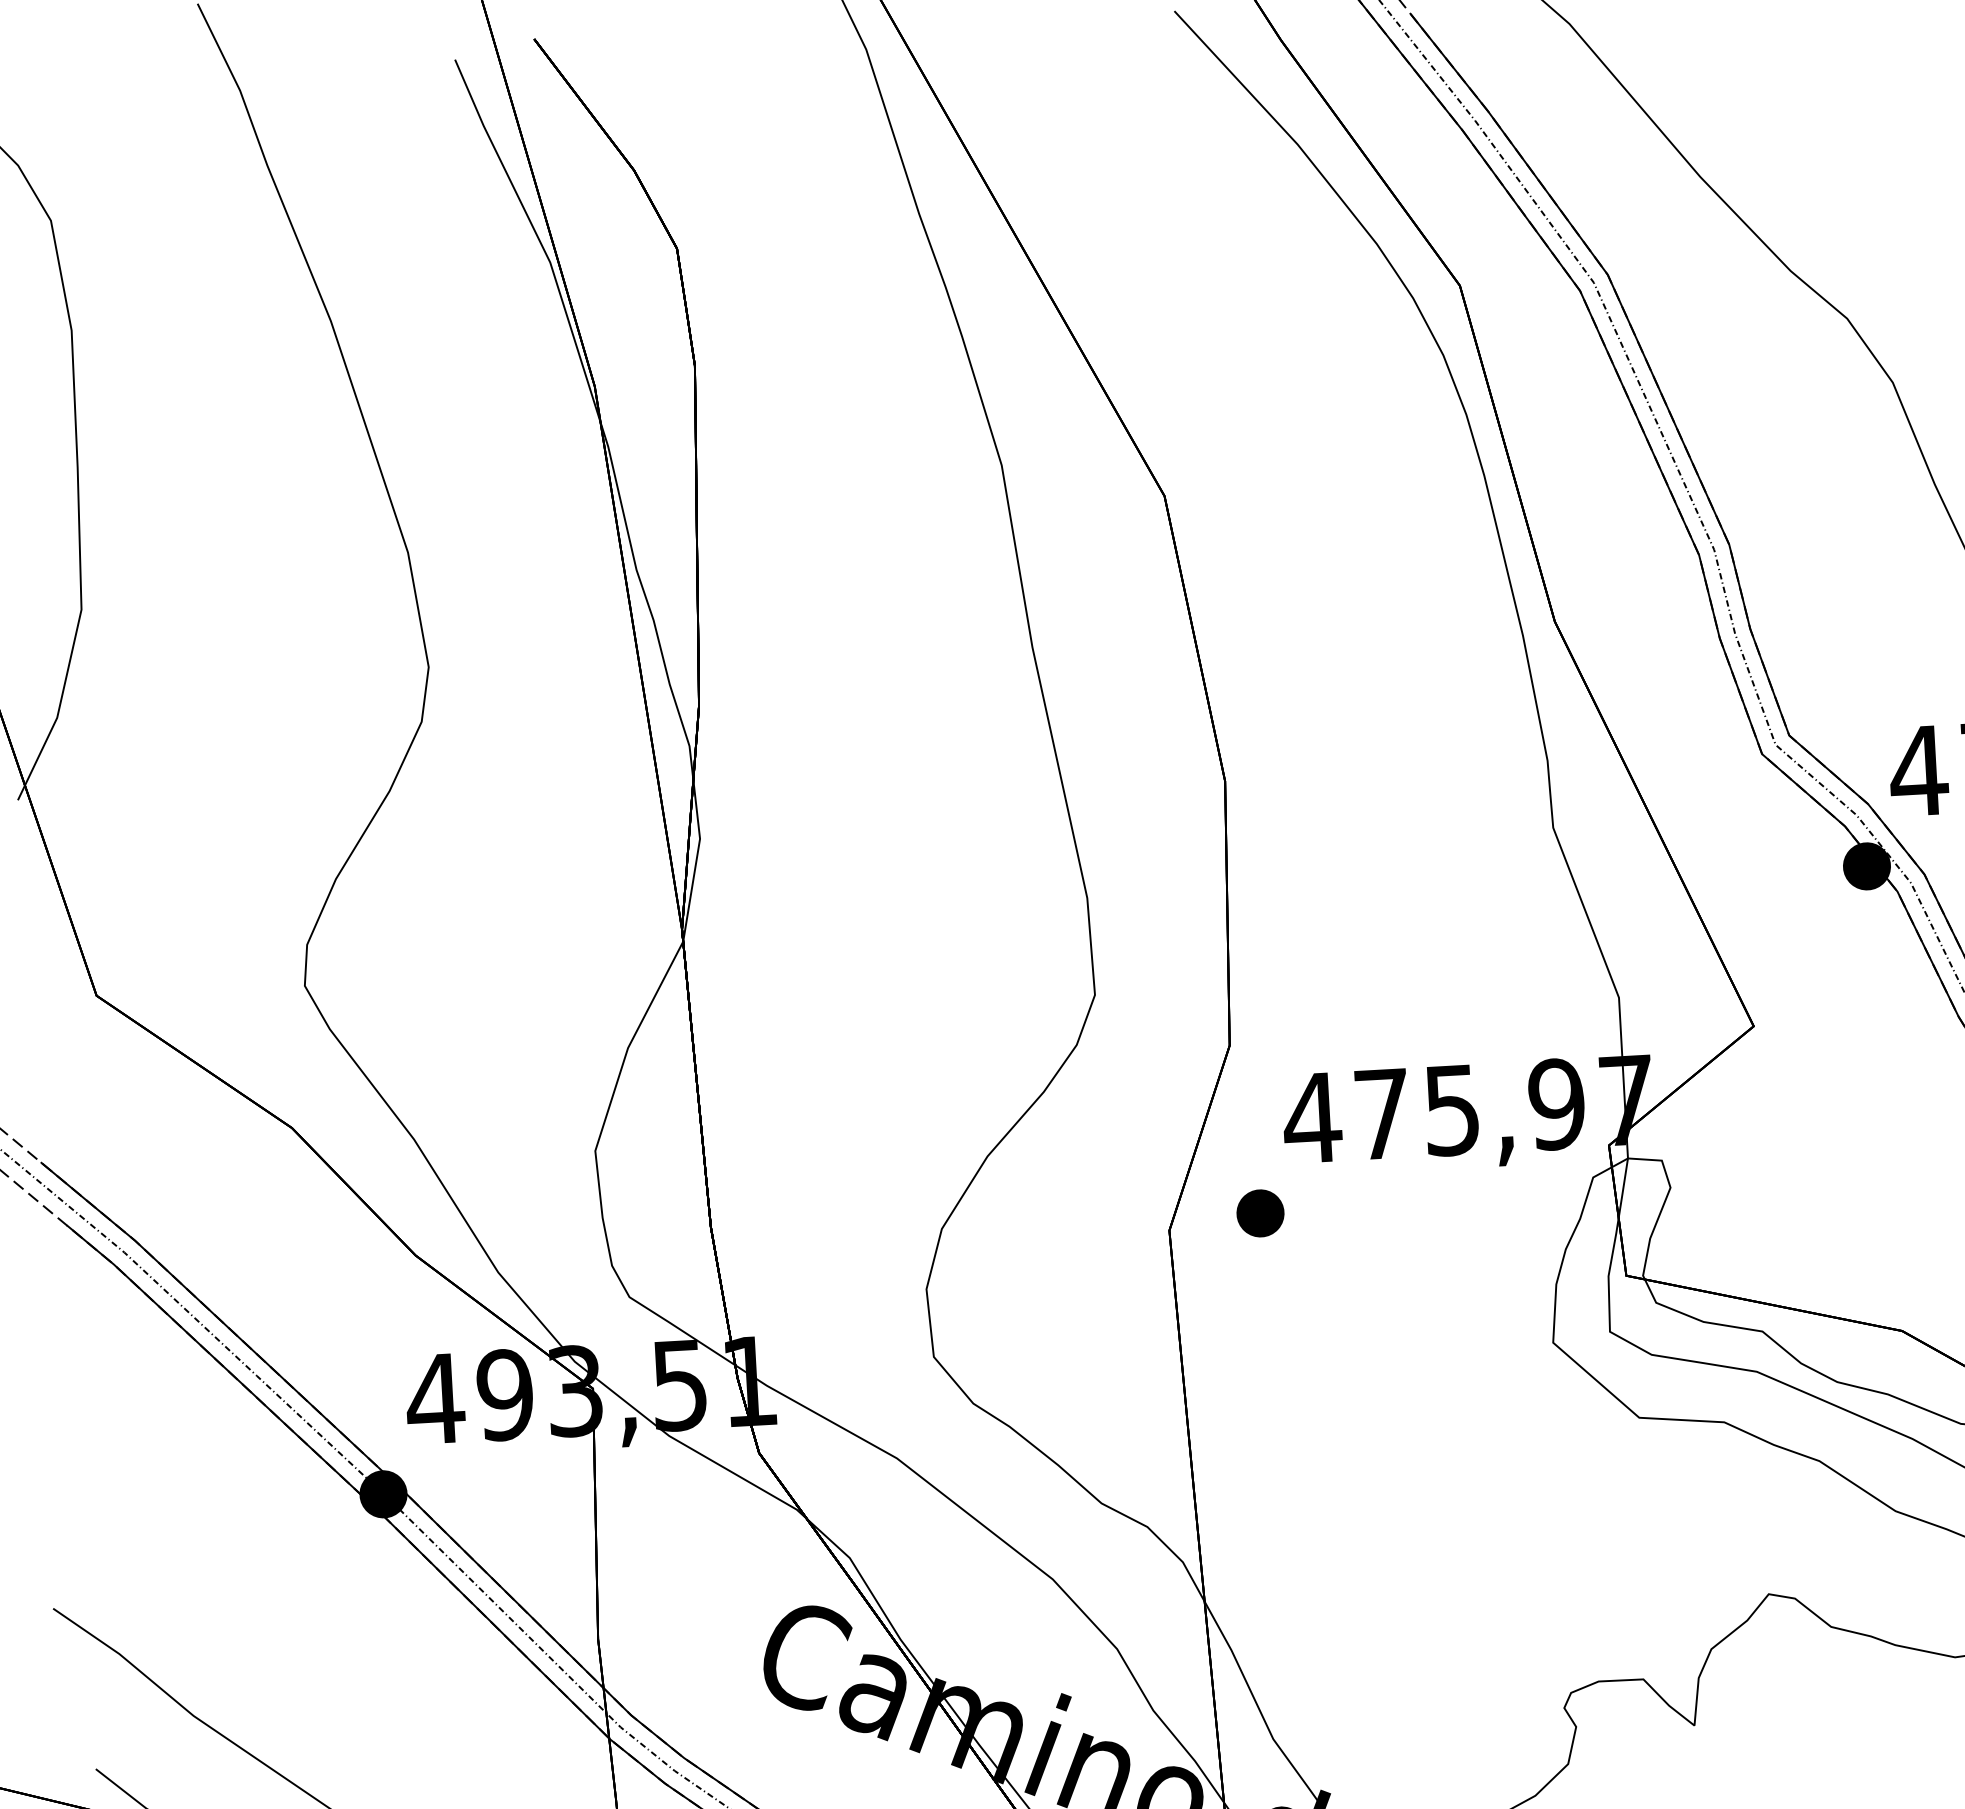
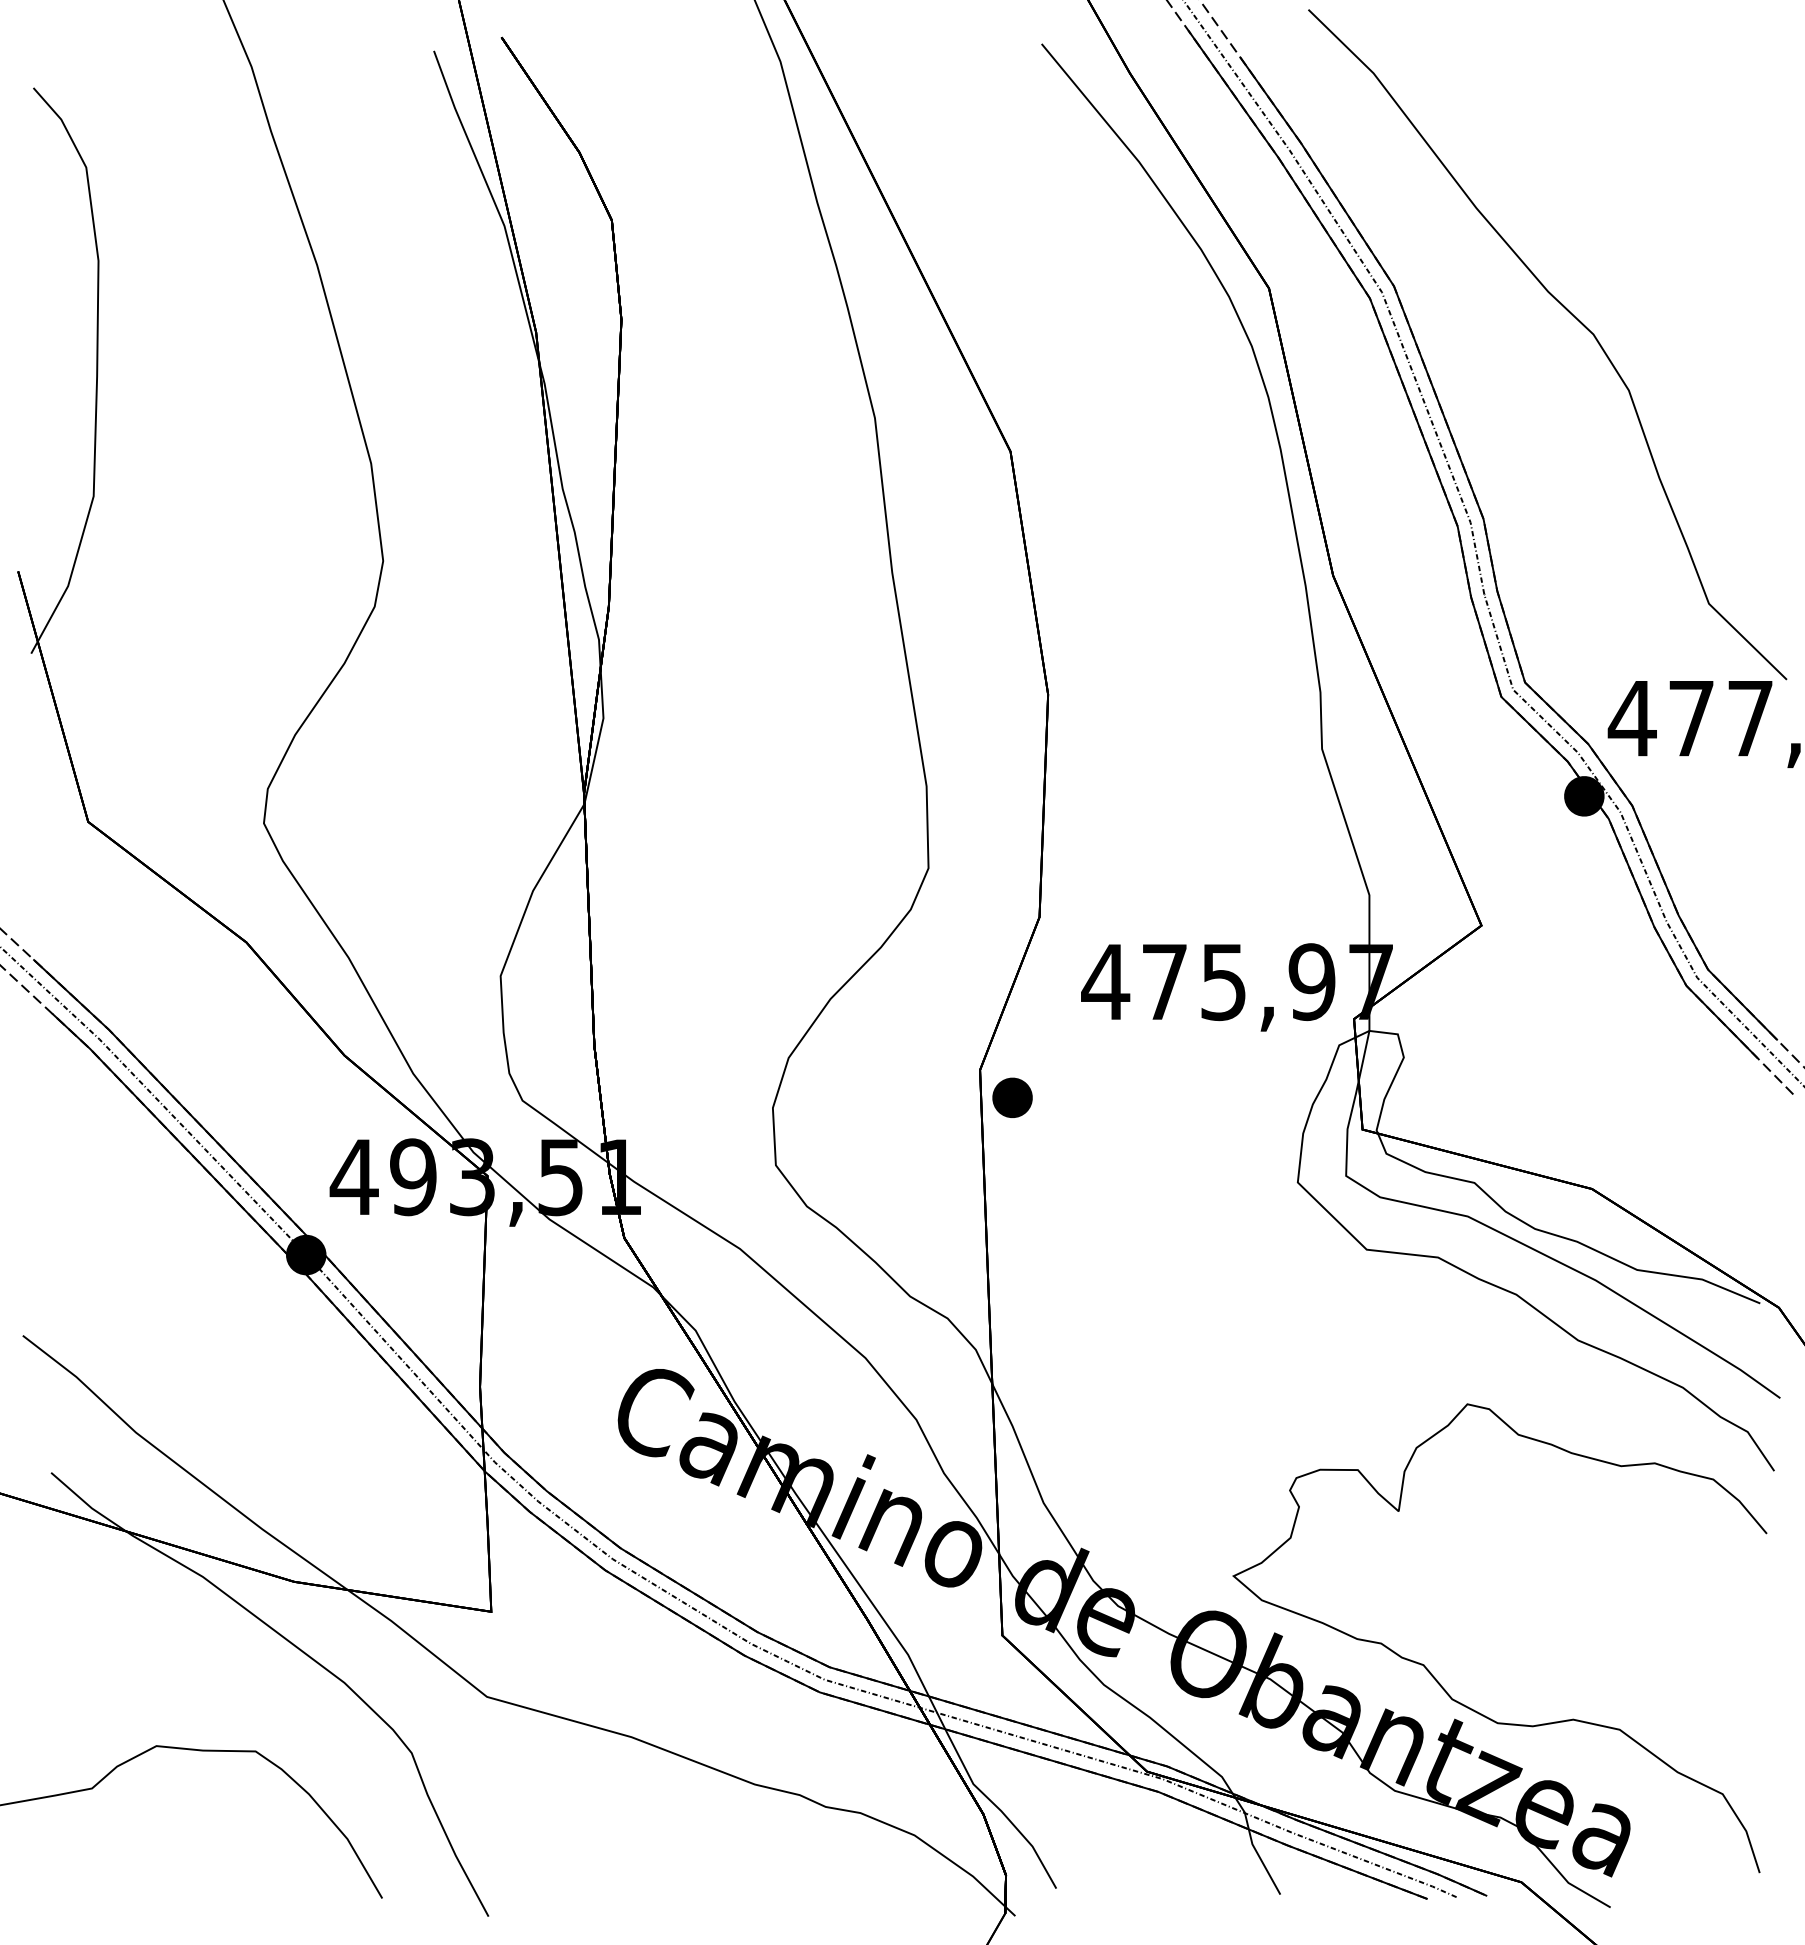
part: (1260, 1212) -> (1012, 1097), moved

